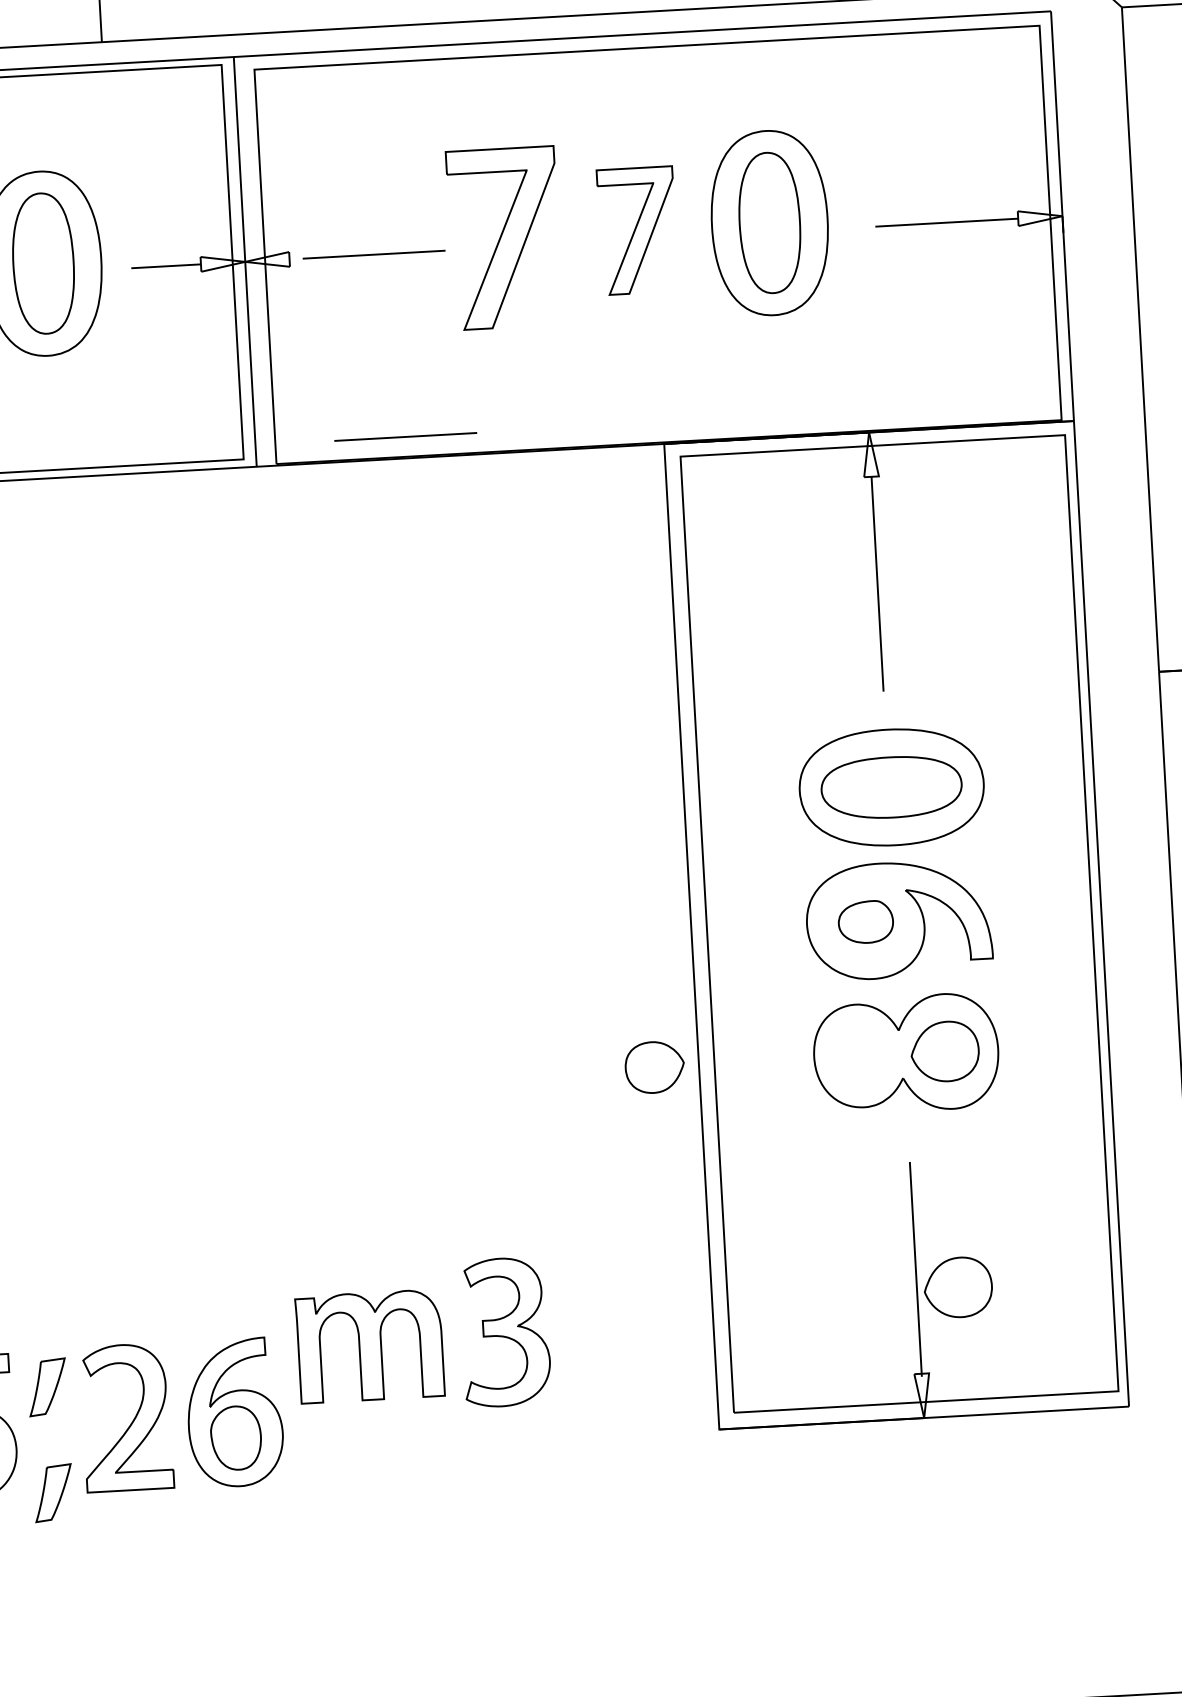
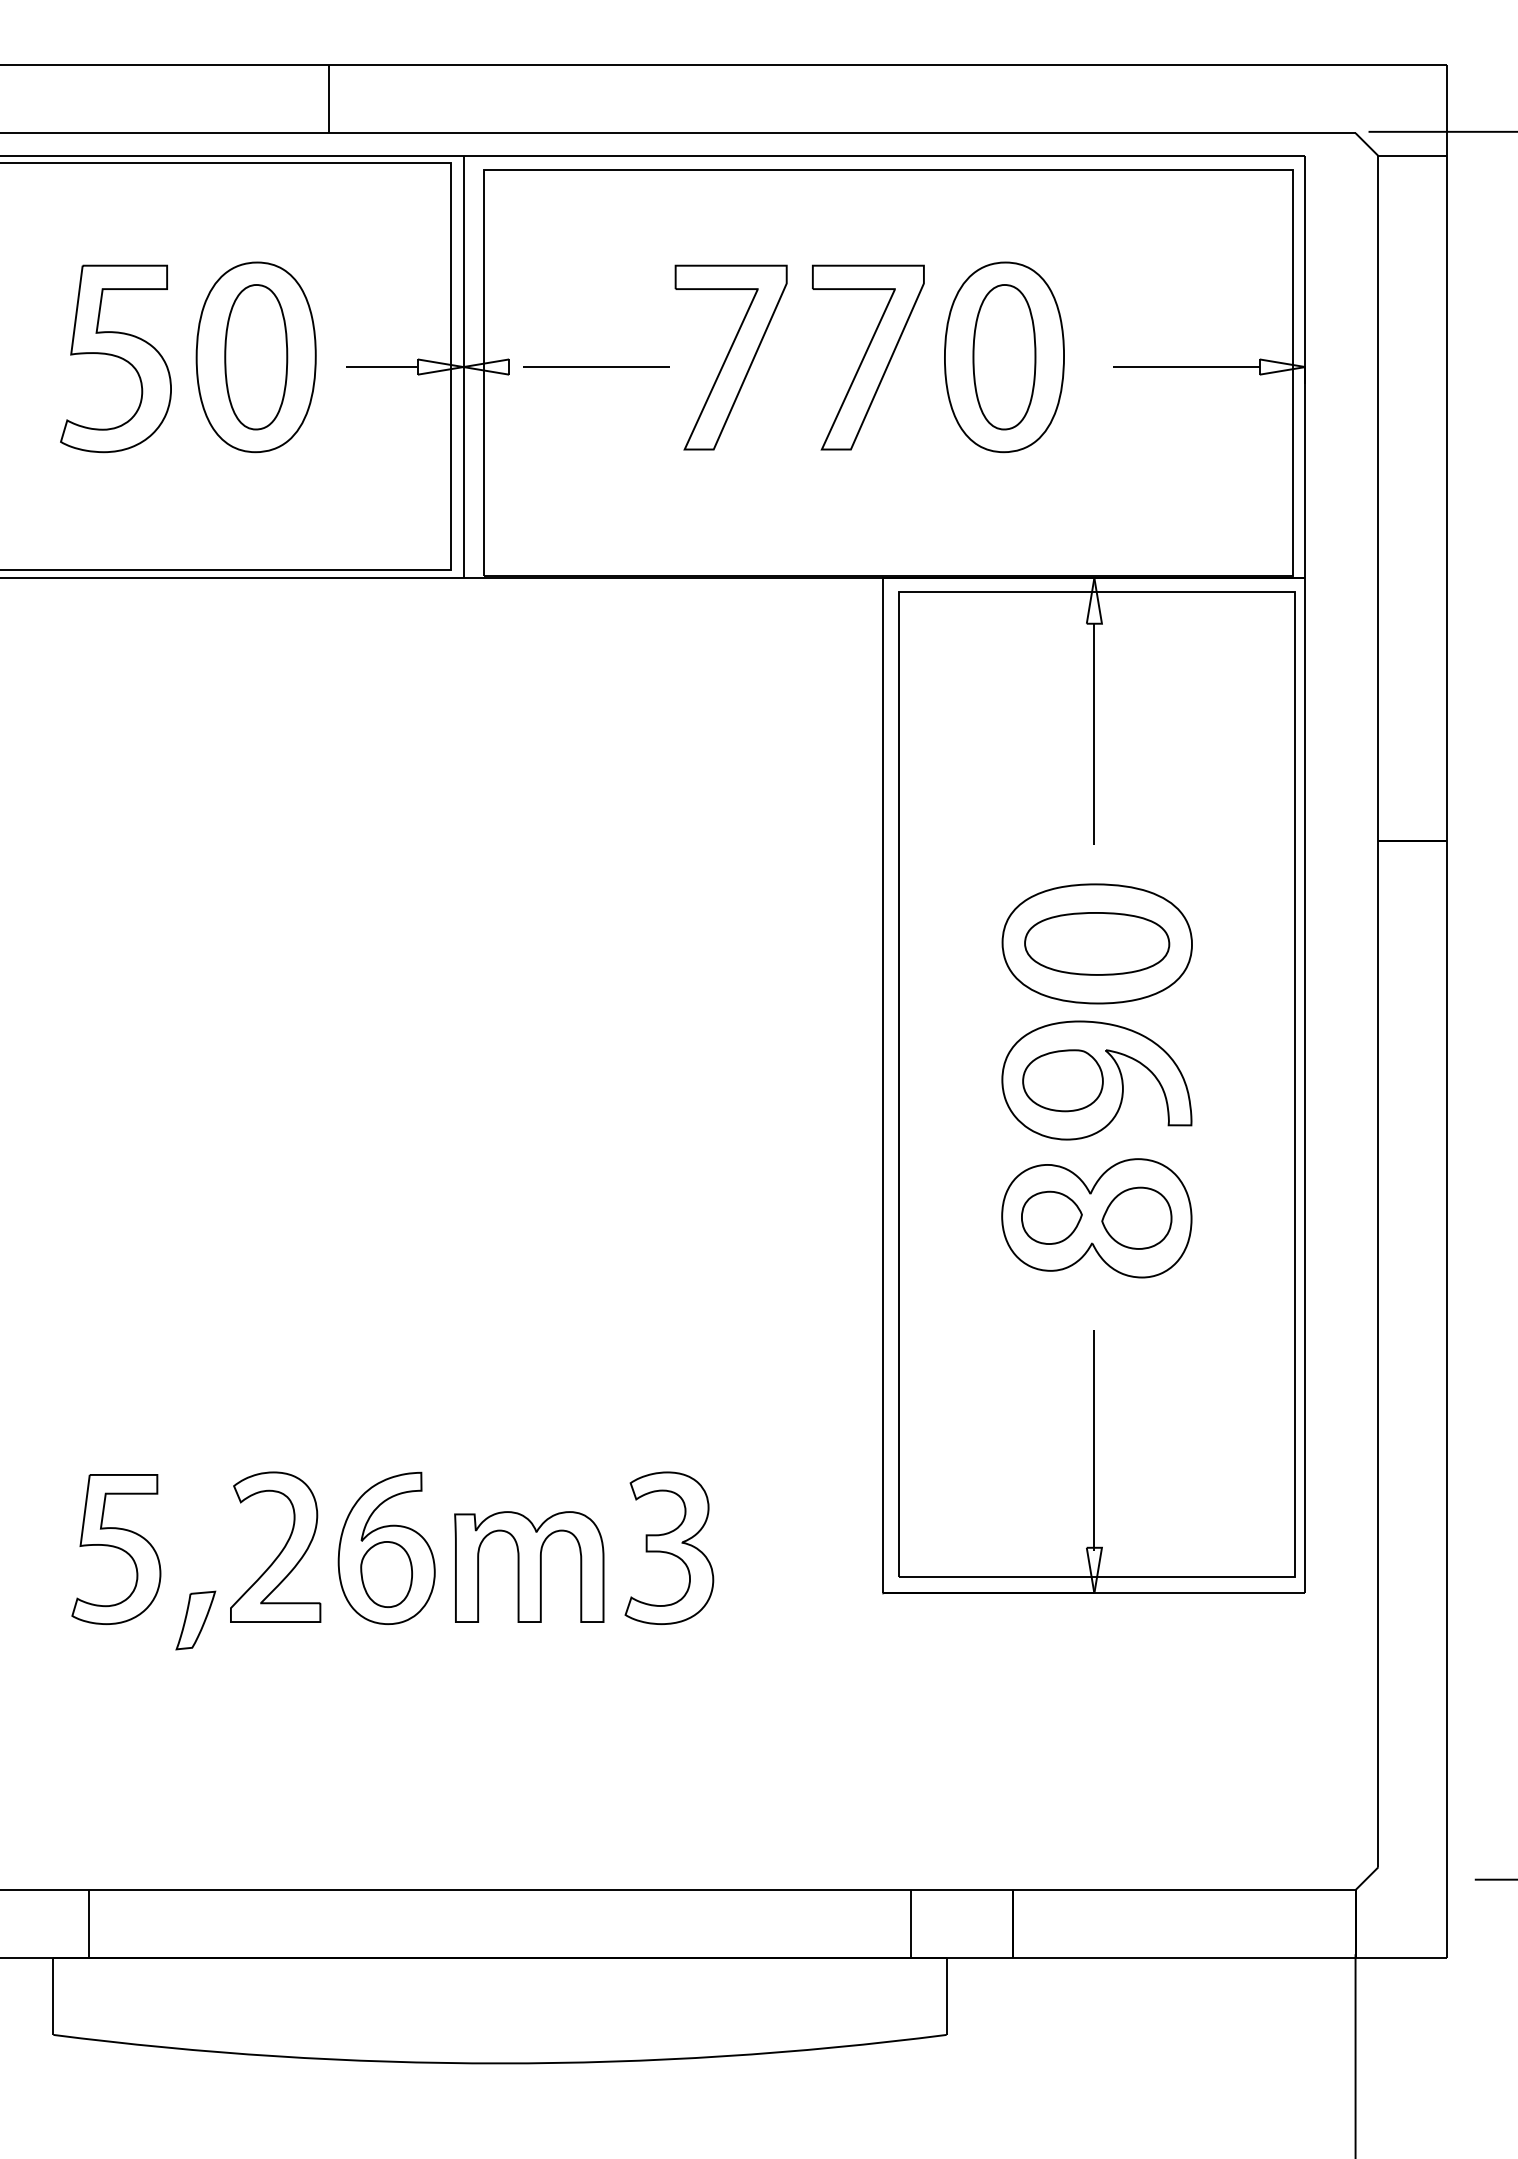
part: (637, 230) -> (868, 357), size x1.43
line: (405, 436) -> (618, 555), removed
part: (865, 921) -> (1062, 1080), size x1.43
part: (654, 1067) -> (1051, 1217), moved
part: (957, 1286) -> (1136, 1460), removed
part: (505, 1331) -> (669, 1547), moved
part: (370, 1345) -> (529, 1566), moved
part: (47, 1387) -> (195, 1511), removed

